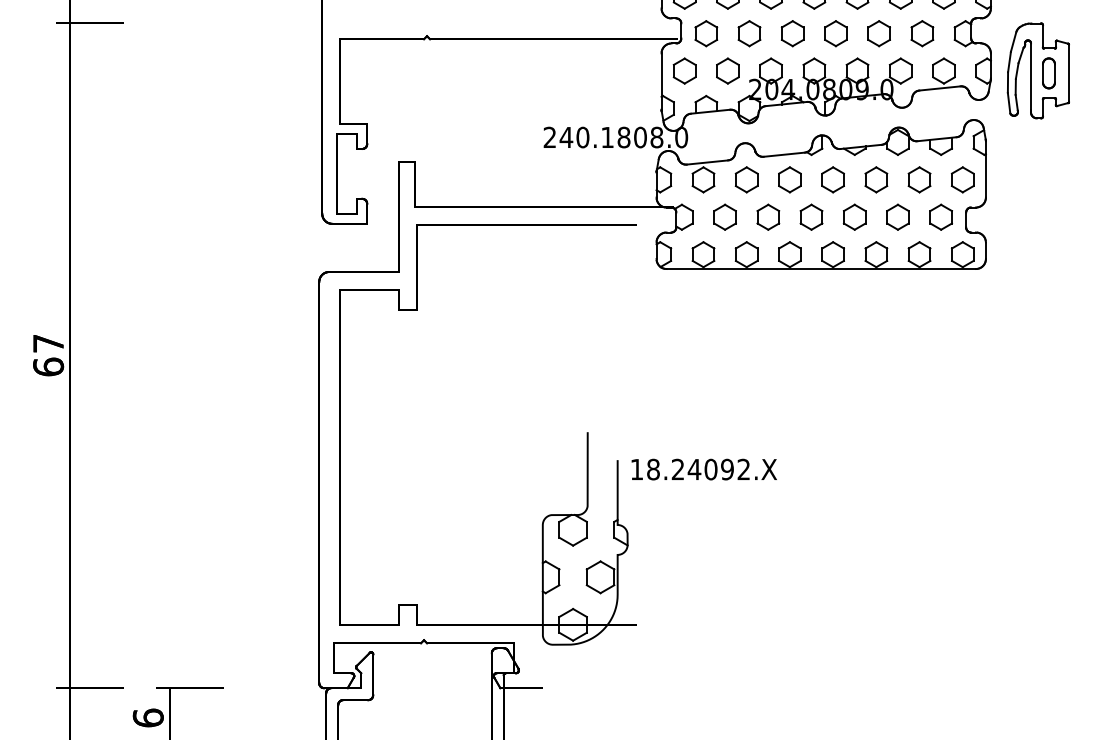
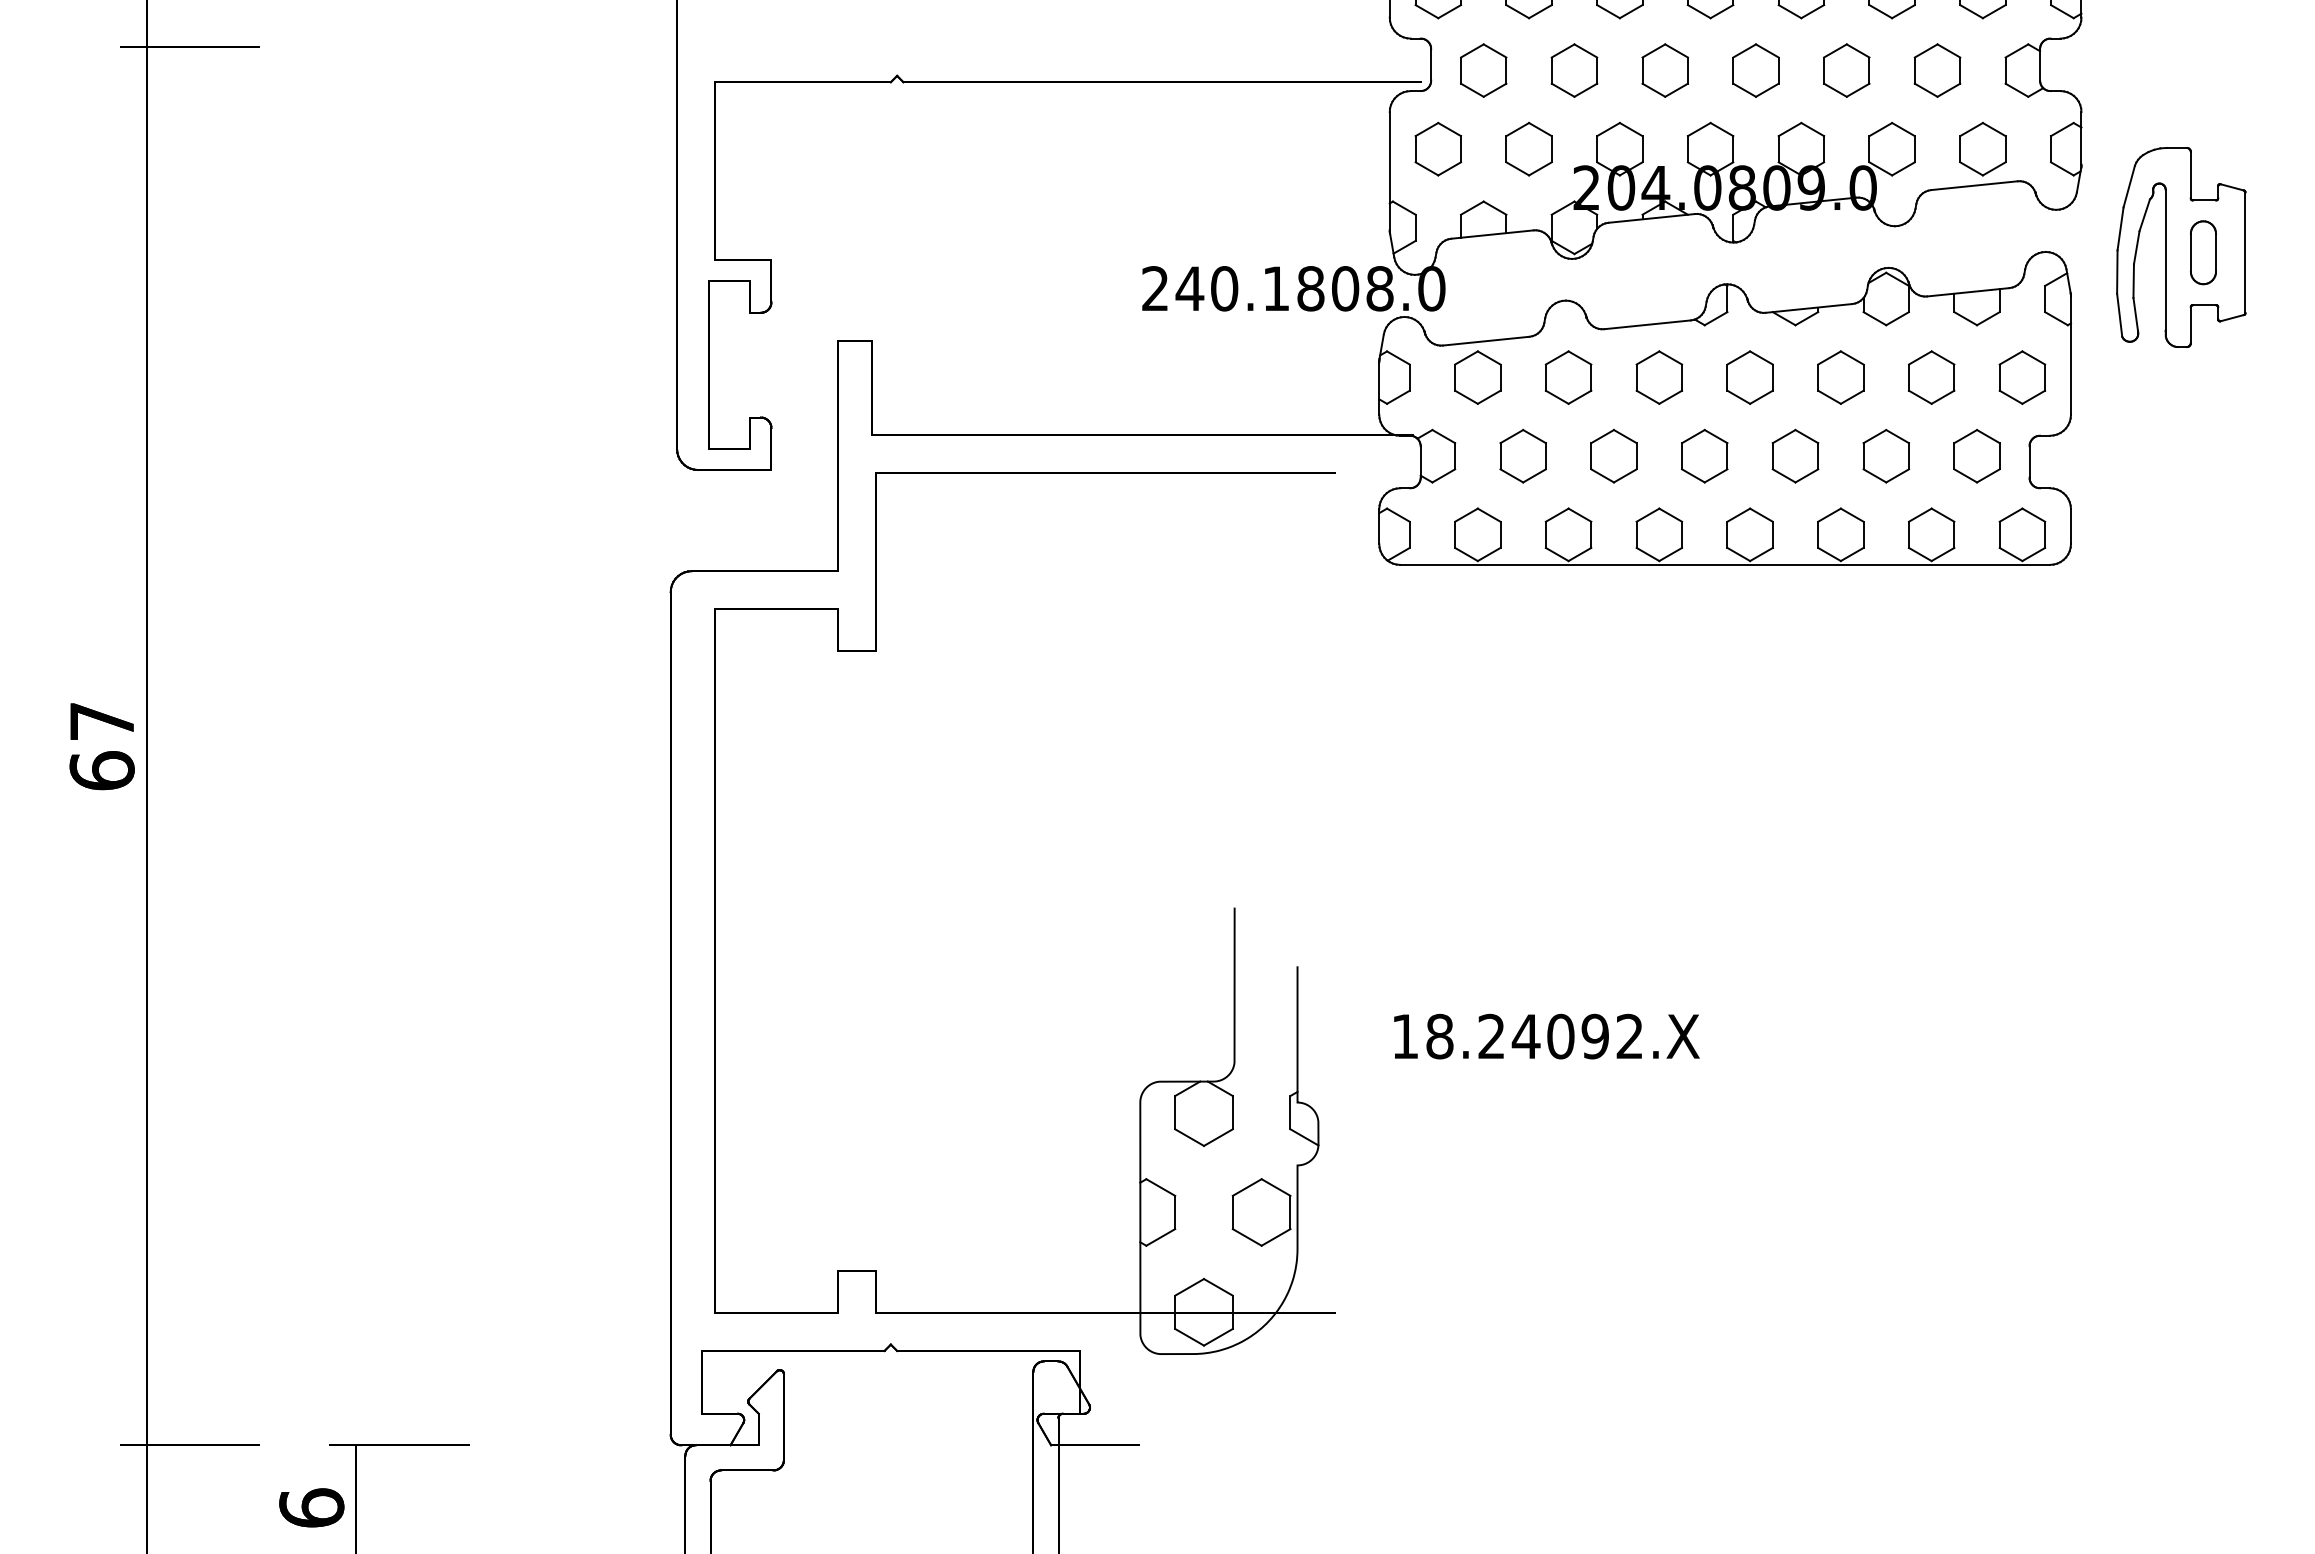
part: (1037, 70) -> (2179, 246), moved
text: (703, 469) -> (1545, 1036), moved

